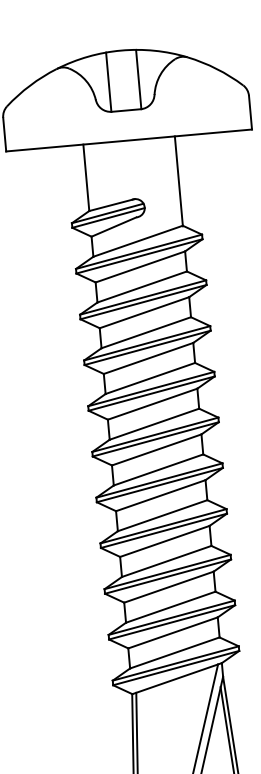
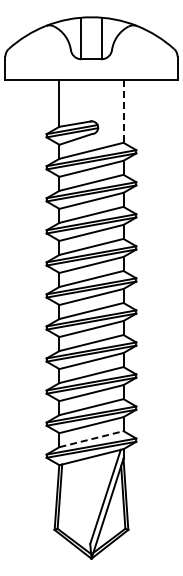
line: (178, 182) -> (123, 112), solid -> dashed
line: (174, 653) -> (91, 439), solid -> dashed

